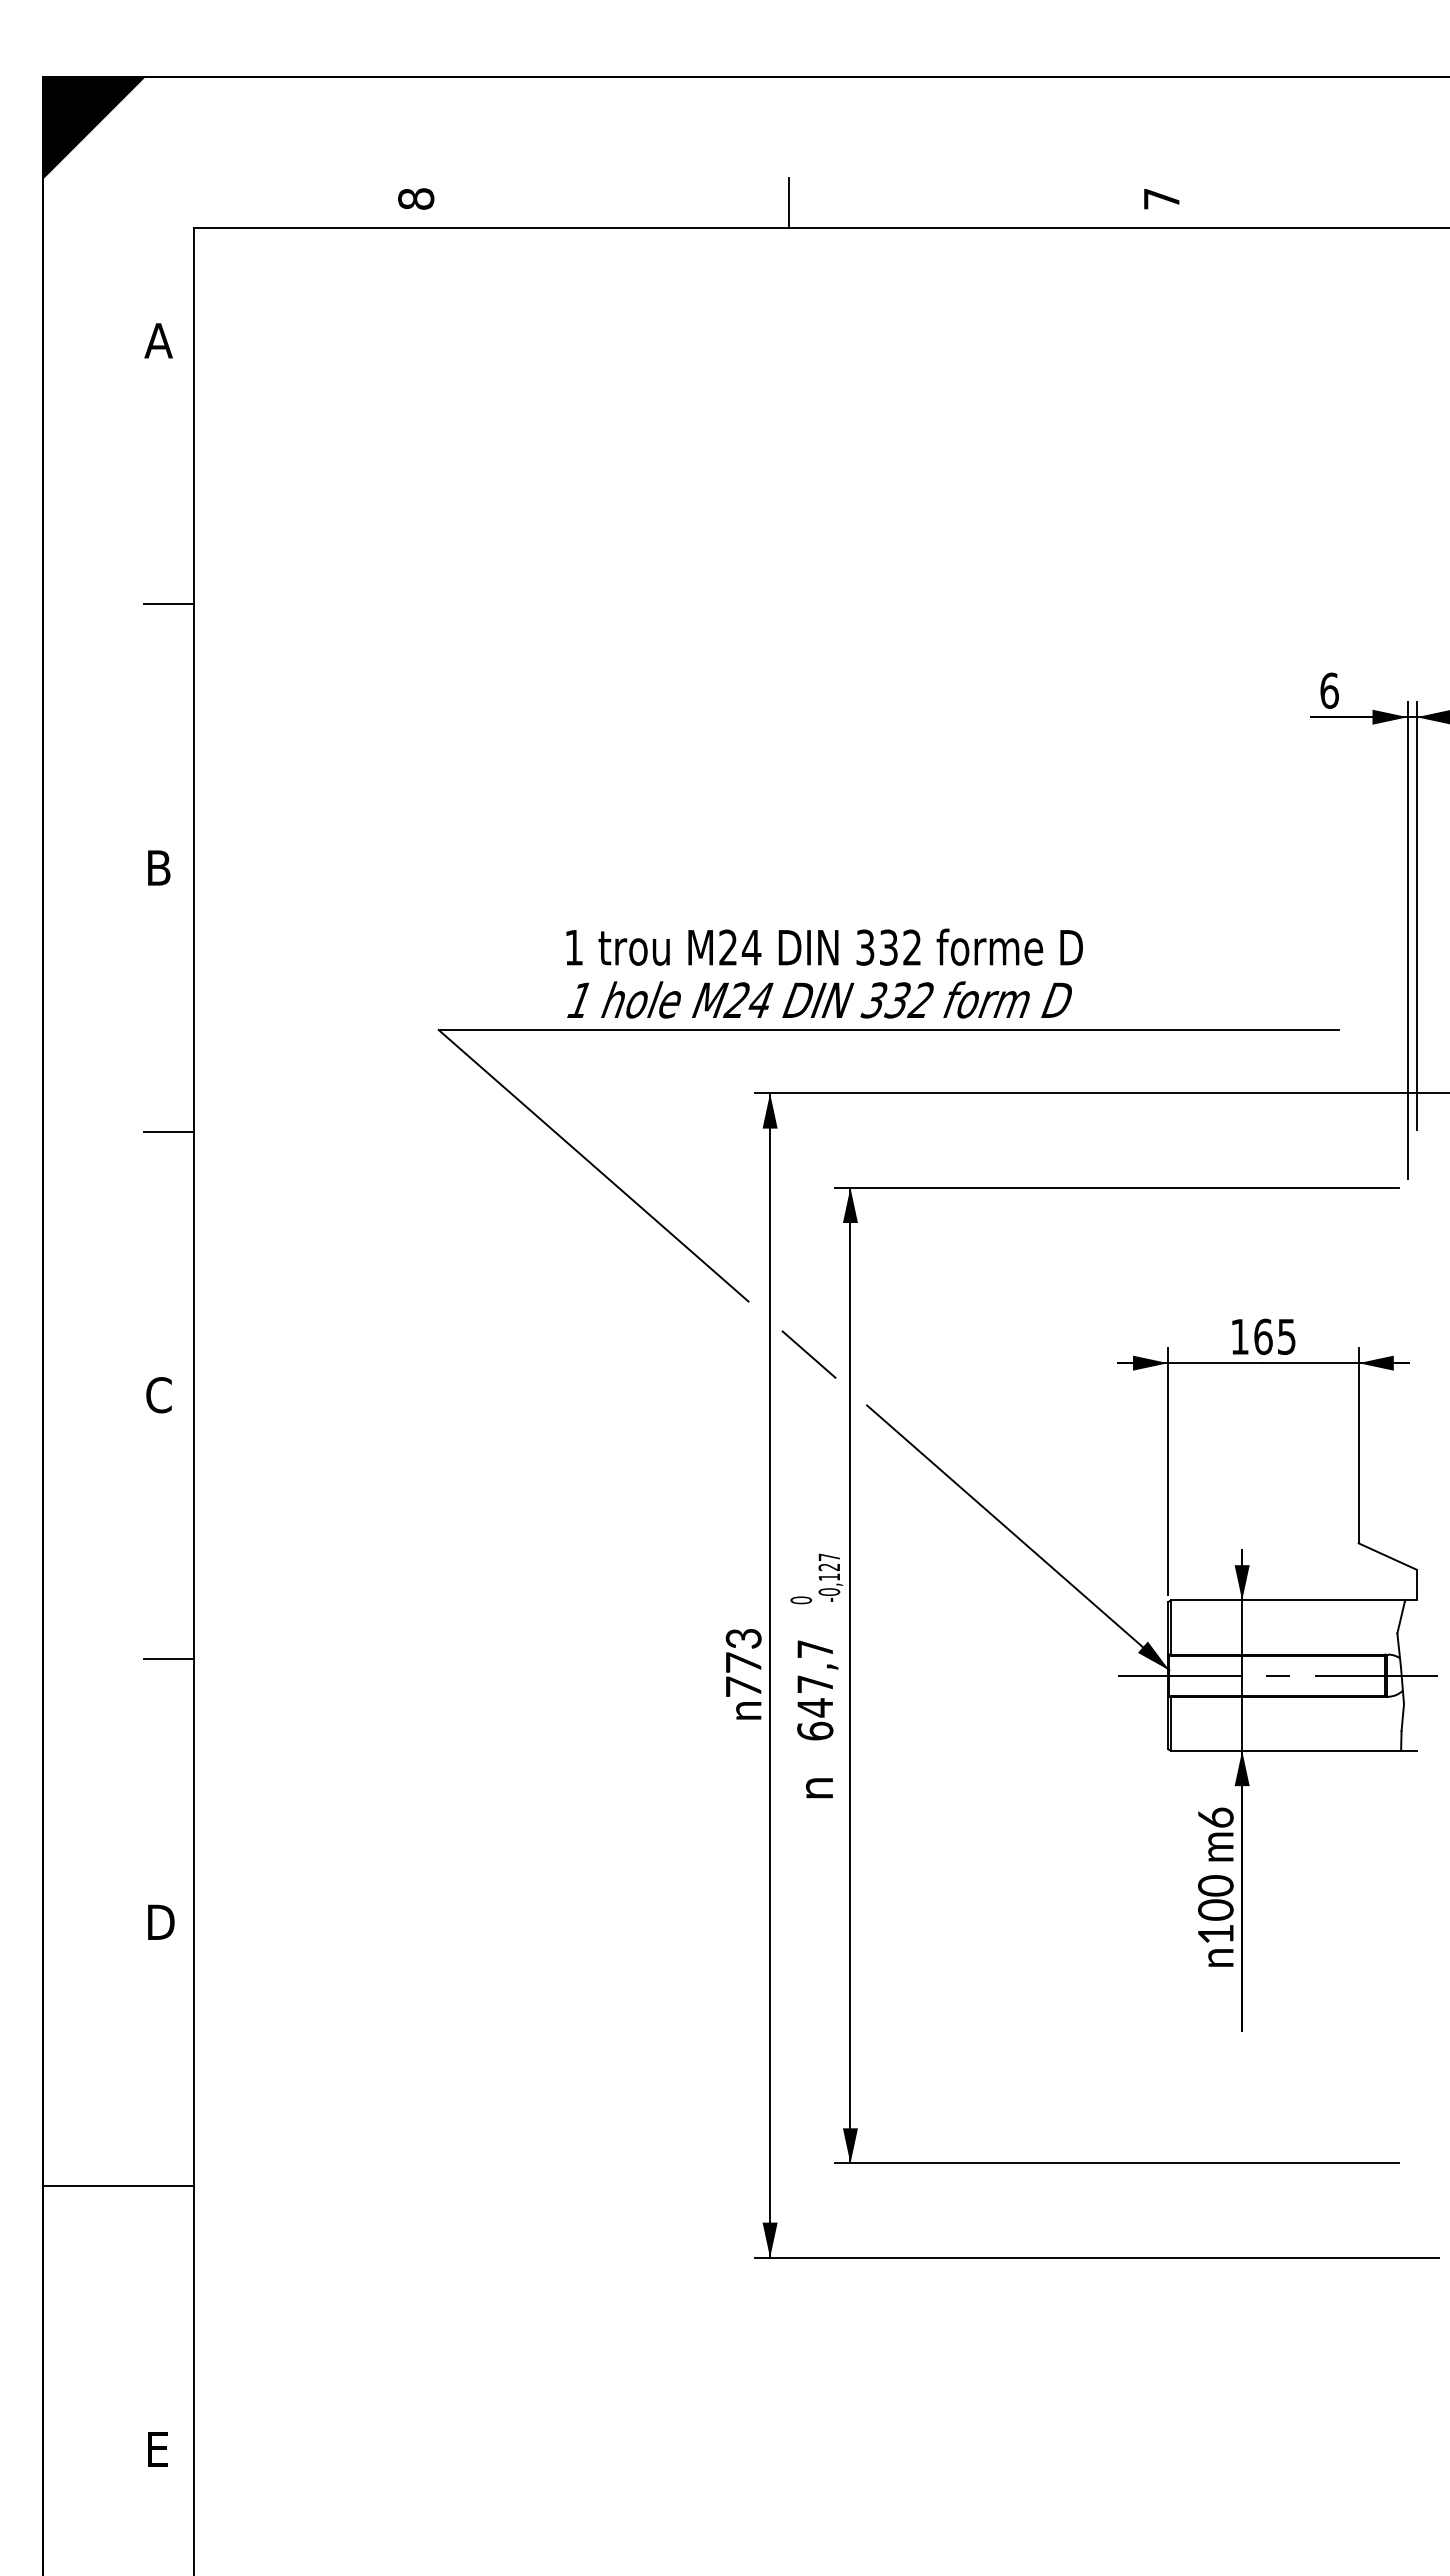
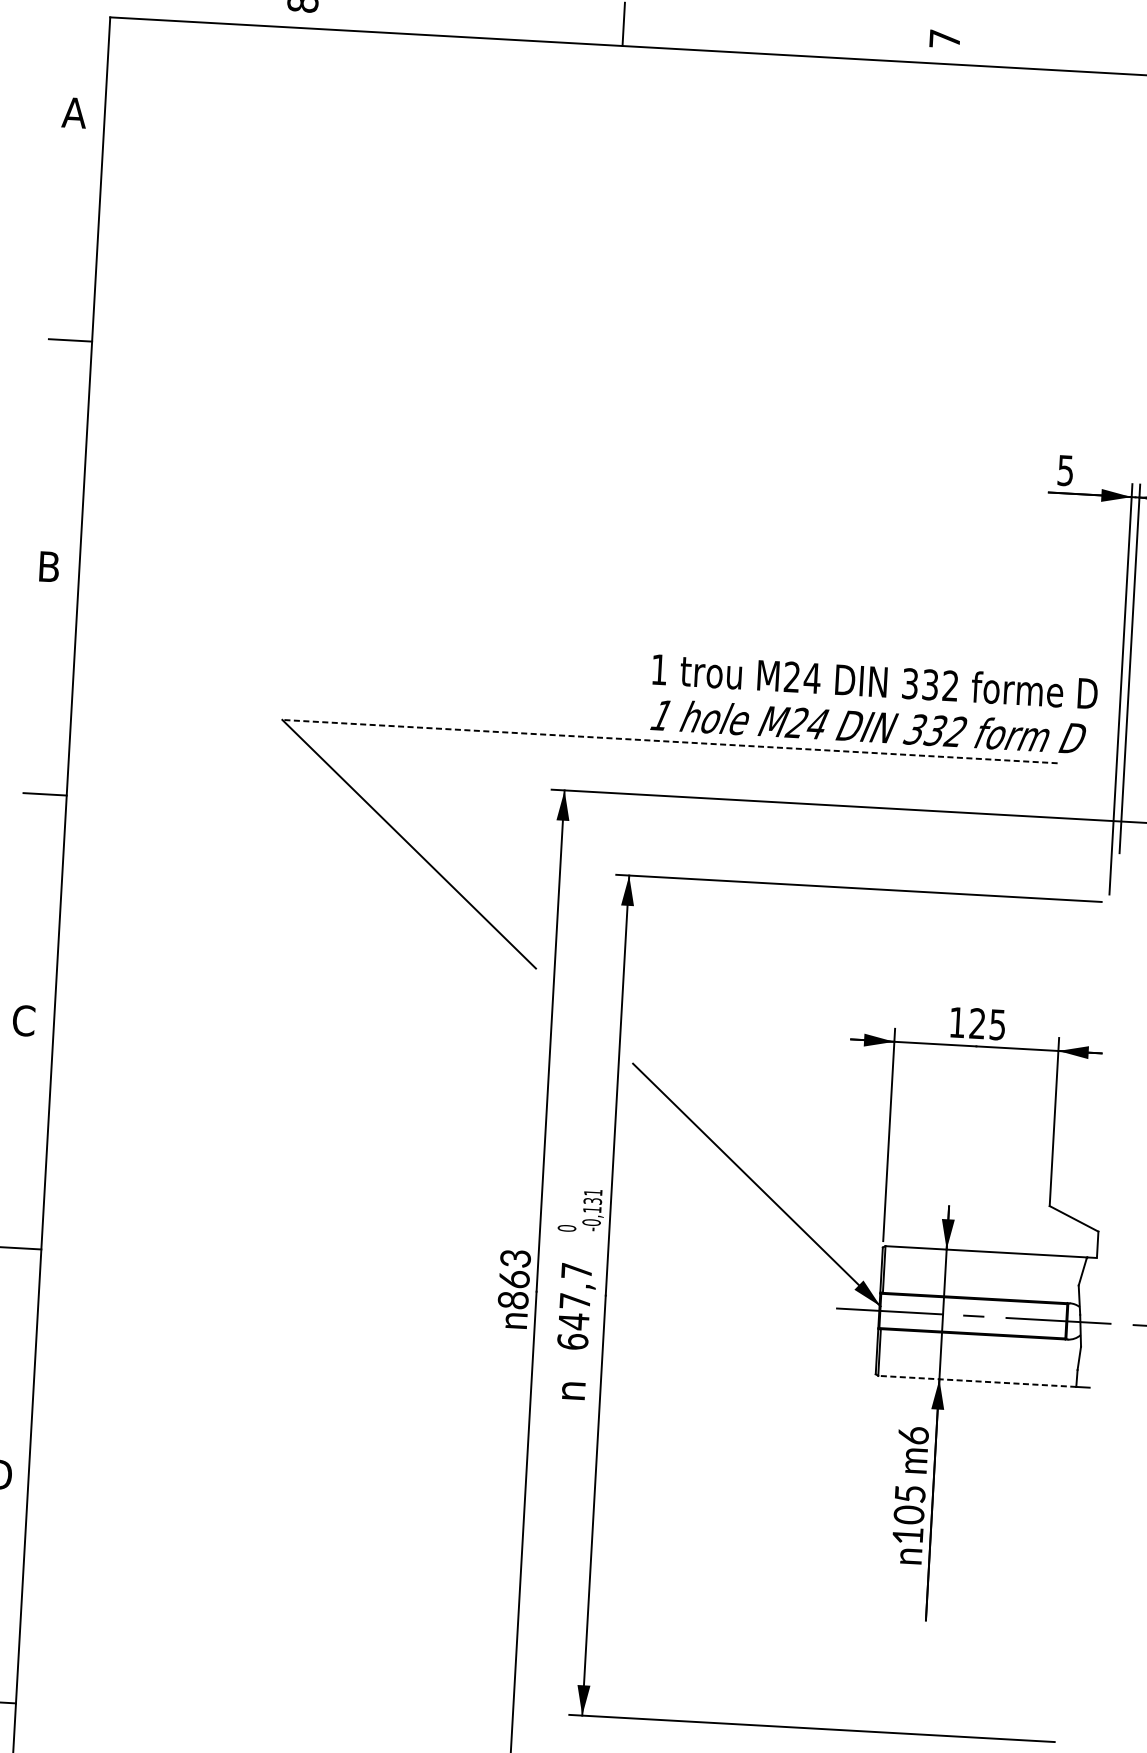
text: (1329, 690) -> (1065, 470), 6 -> 5
text: (824, 973) -> (873, 704), moved
line: (888, 1030) -> (669, 741), solid -> dashed
text: (1263, 1336) -> (977, 1023), 165 -> 125
line: (808, 1354) -> (585, 1017), removed
text: (829, 1561) -> (593, 1196), -0,127 -> -0,131
text: (743, 1674) -> (513, 1289), 773 -> 863
line: (1286, 1750) -> (977, 1381), solid -> dashed
text: (1215, 1885) -> (909, 1493), 100 -> 105

